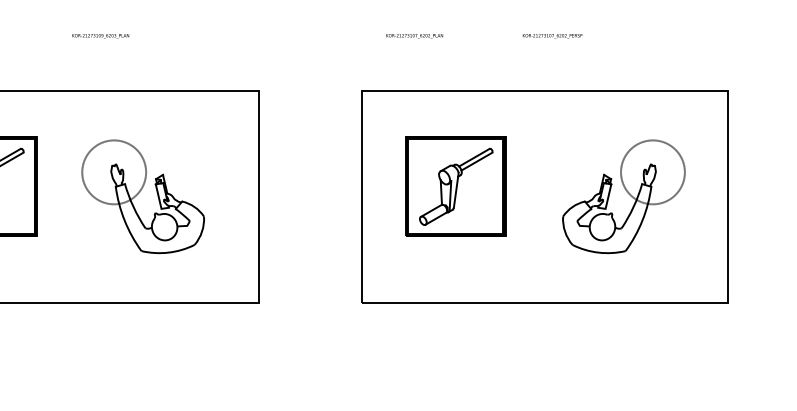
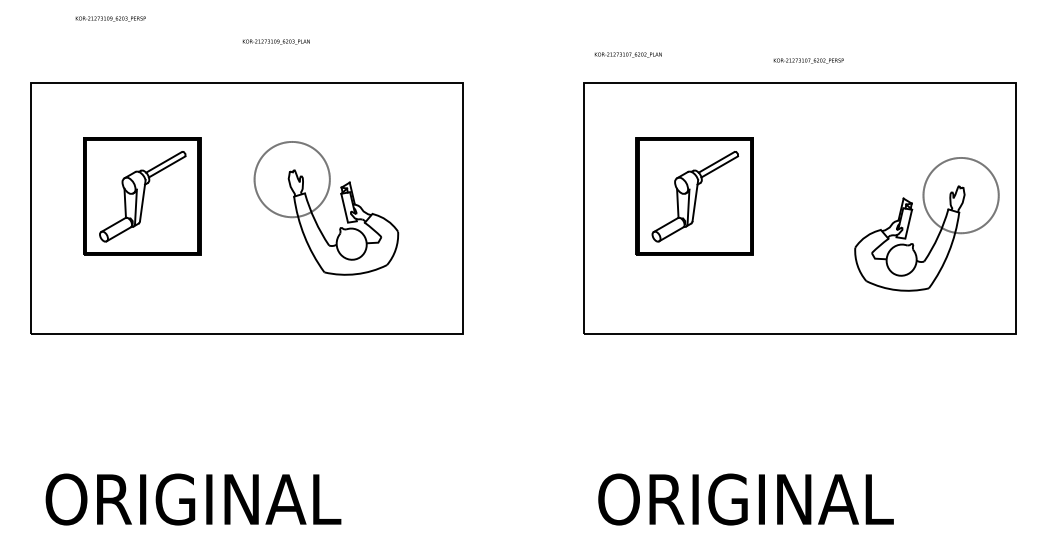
text: (99, 35) -> (275, 41), moved
text: (413, 35) -> (627, 54), moved
text: (552, 35) -> (808, 60), moved
part: (626, 192) -> (930, 219), moved

